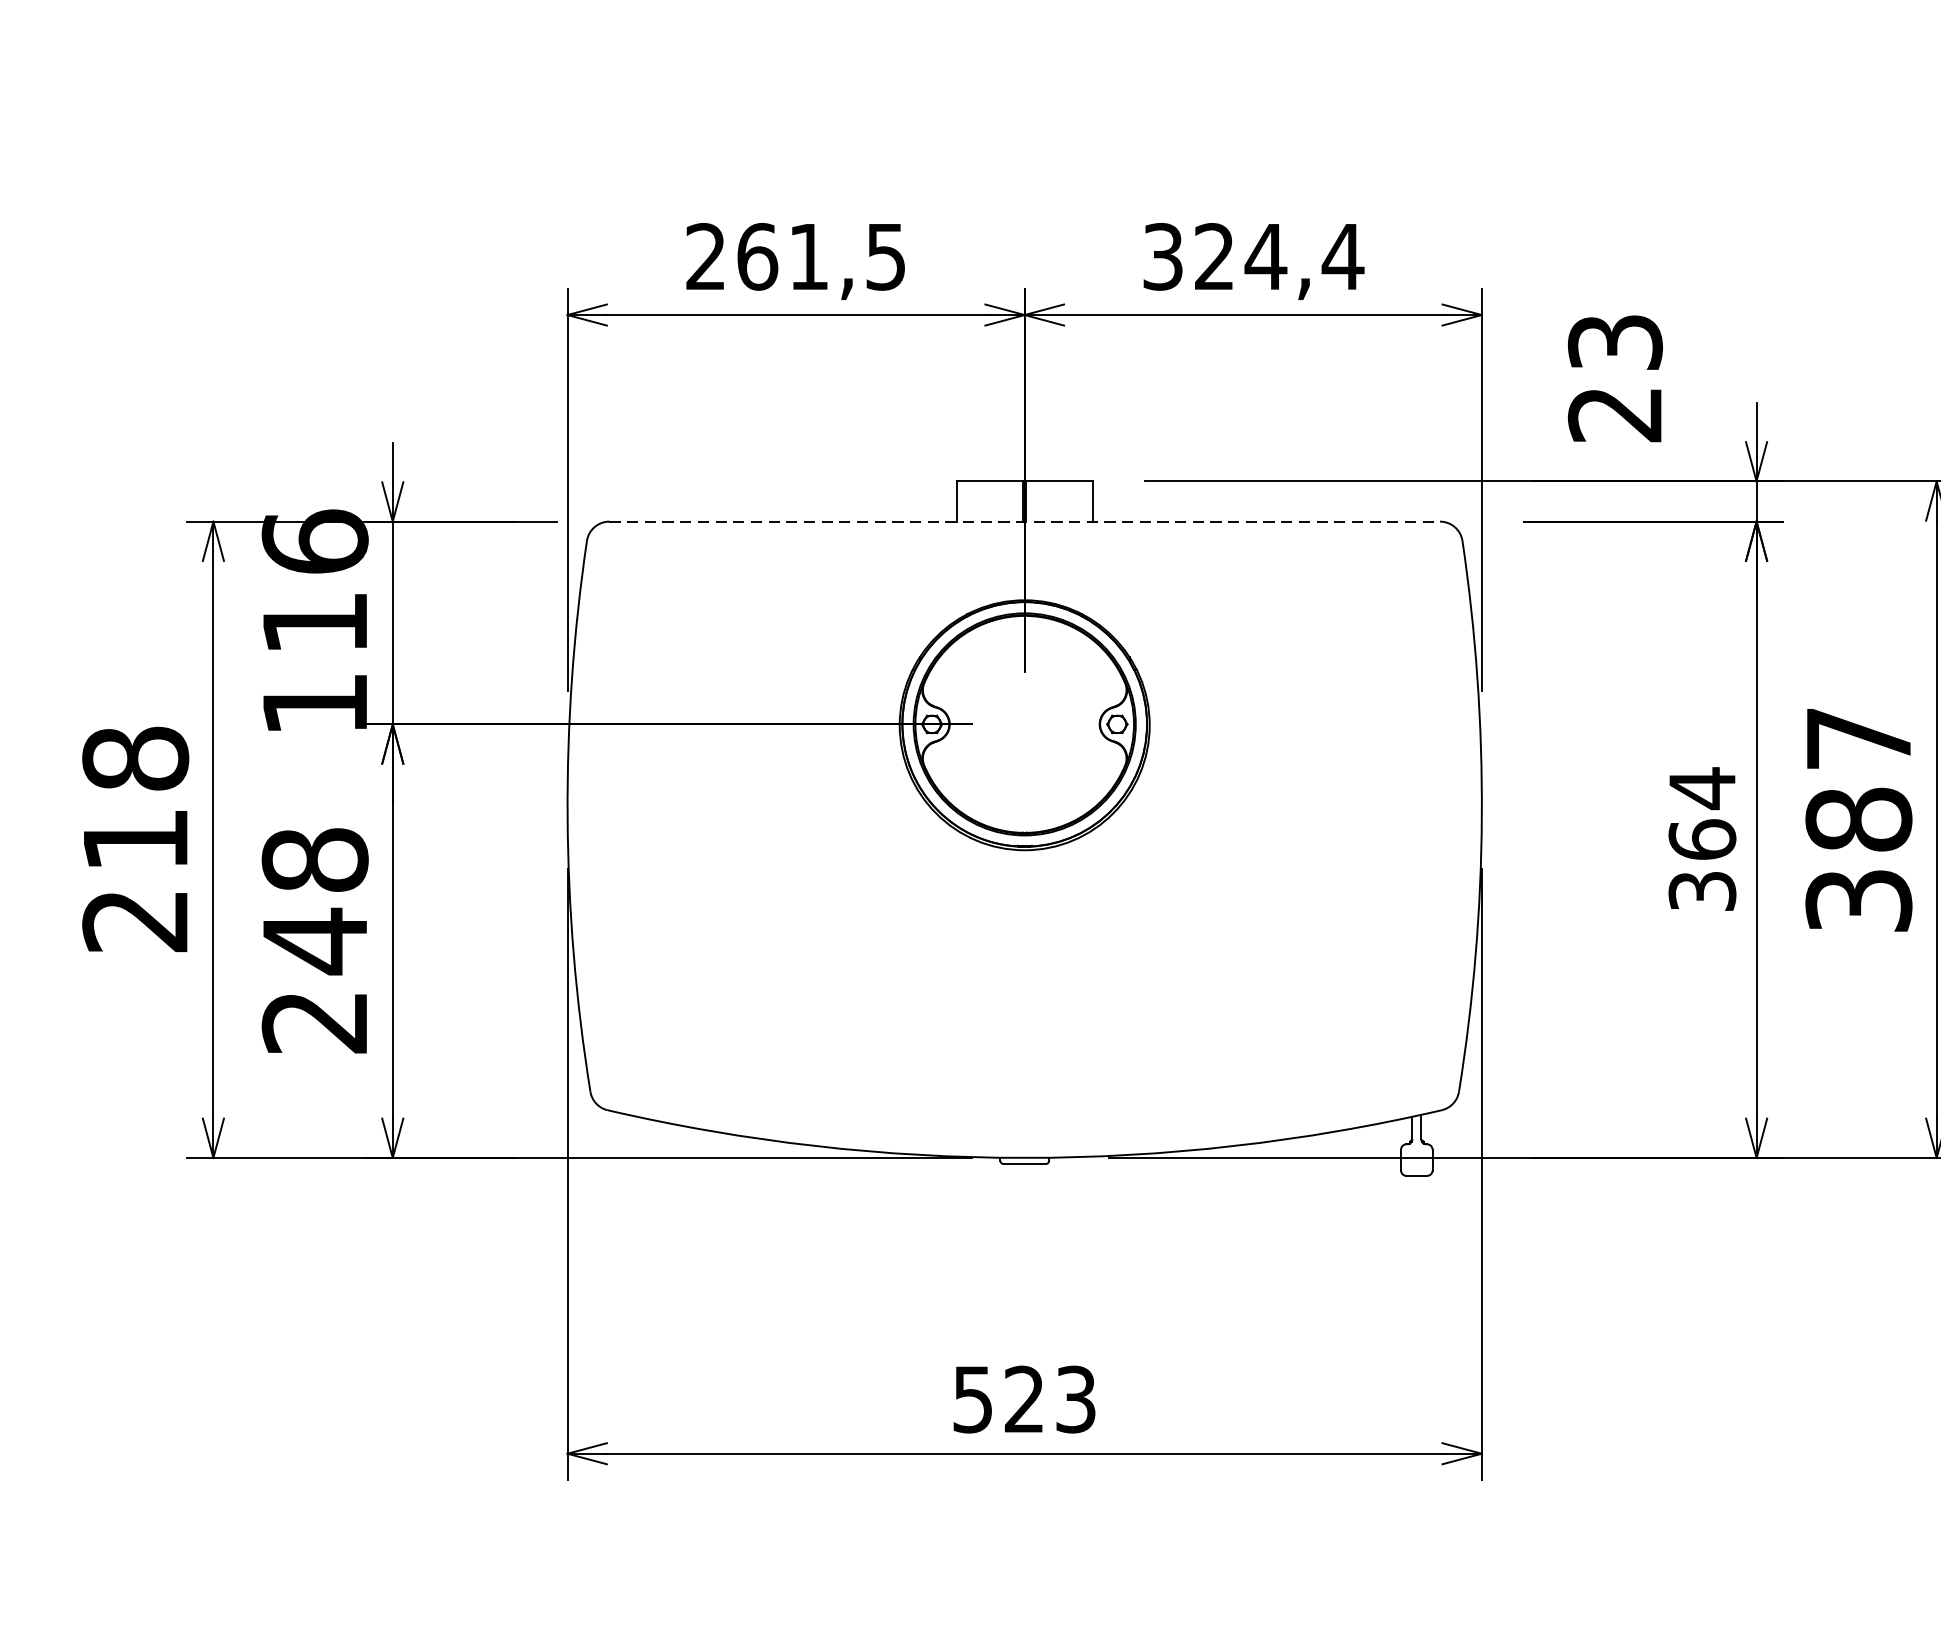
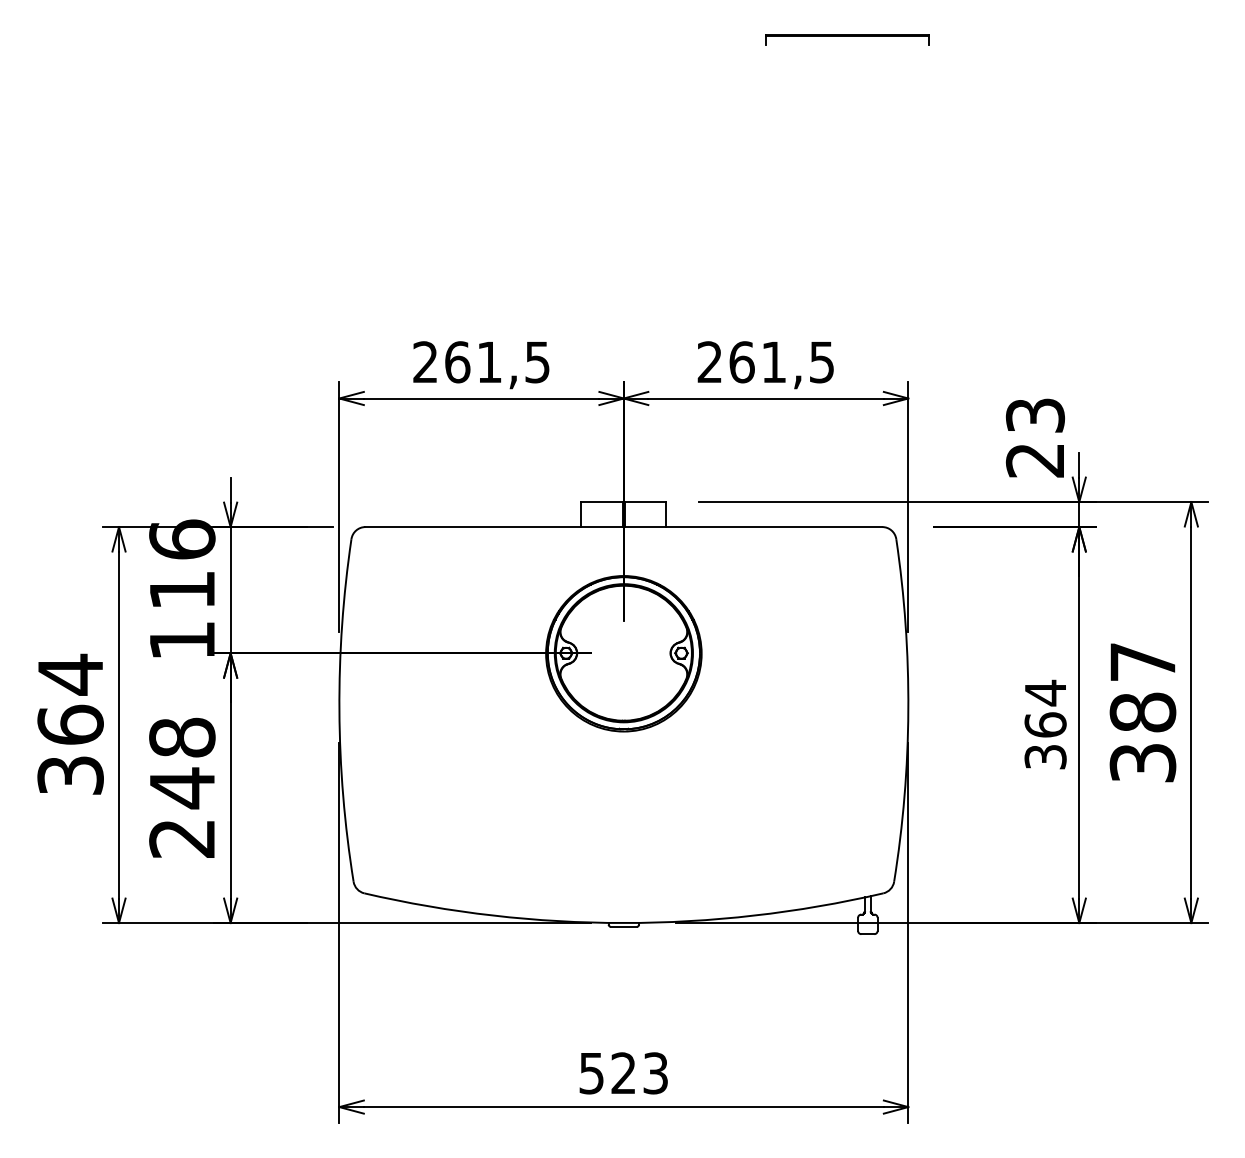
text: (1253, 257) -> (766, 362), 324,4 -> 261,5
text: (1615, 377) -> (1035, 437), moved
line: (1025, 522) -> (624, 527), dashed -> solid
text: (135, 837) -> (70, 723), 218 -> 364

